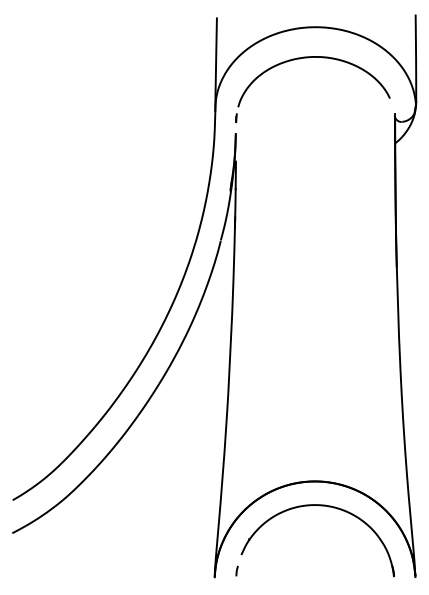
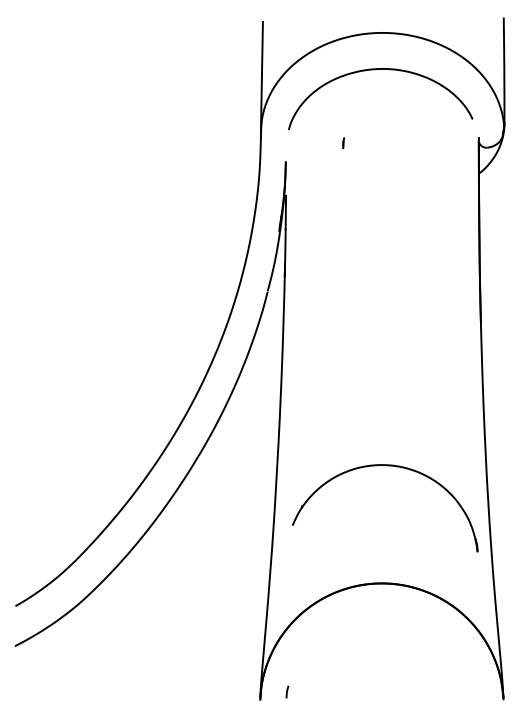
part: (236, 117) -> (343, 142), moved
part: (318, 506) -> (386, 466), moved

